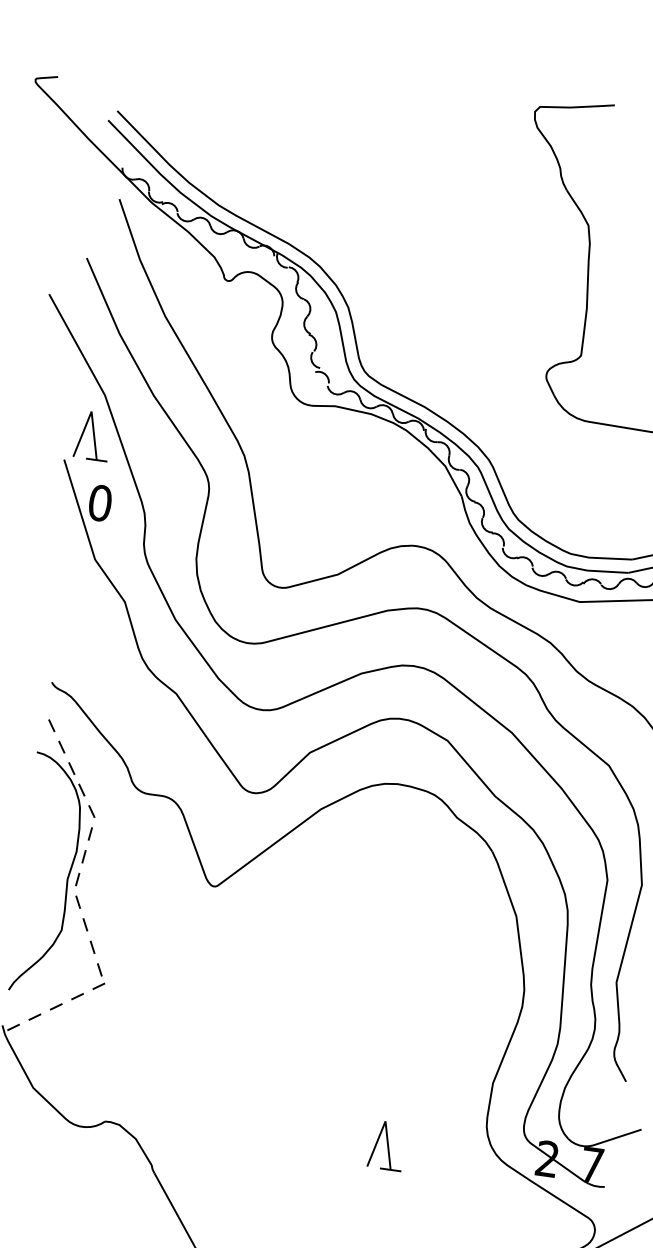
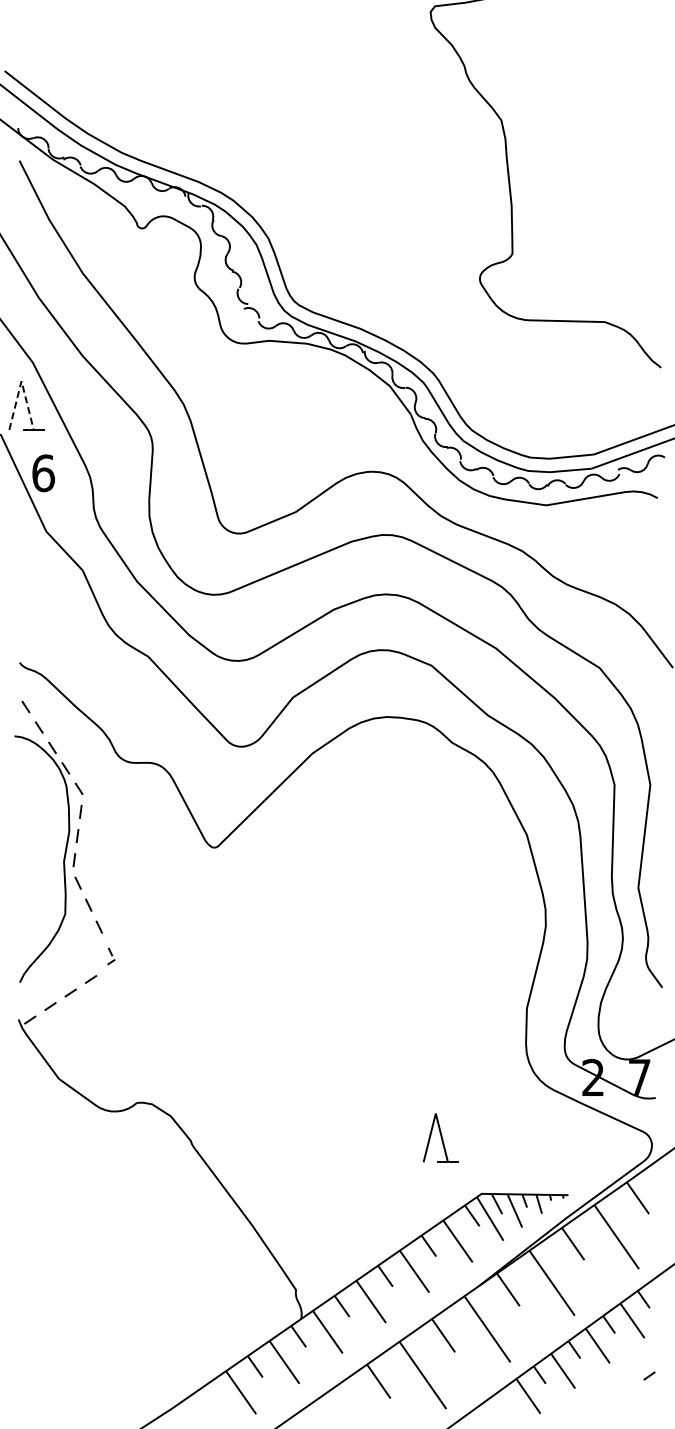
line: (91, 411) -> (21, 381), solid -> dashed
text: (100, 502) -> (43, 472), 0 -> 6
part: (100, 977) -> (111, 956), size x0.6
part: (386, 1145) -> (440, 1137), moved

